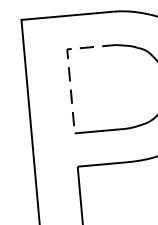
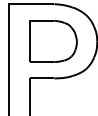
line: (69, 65) -> (30, 28), dashed -> solid

